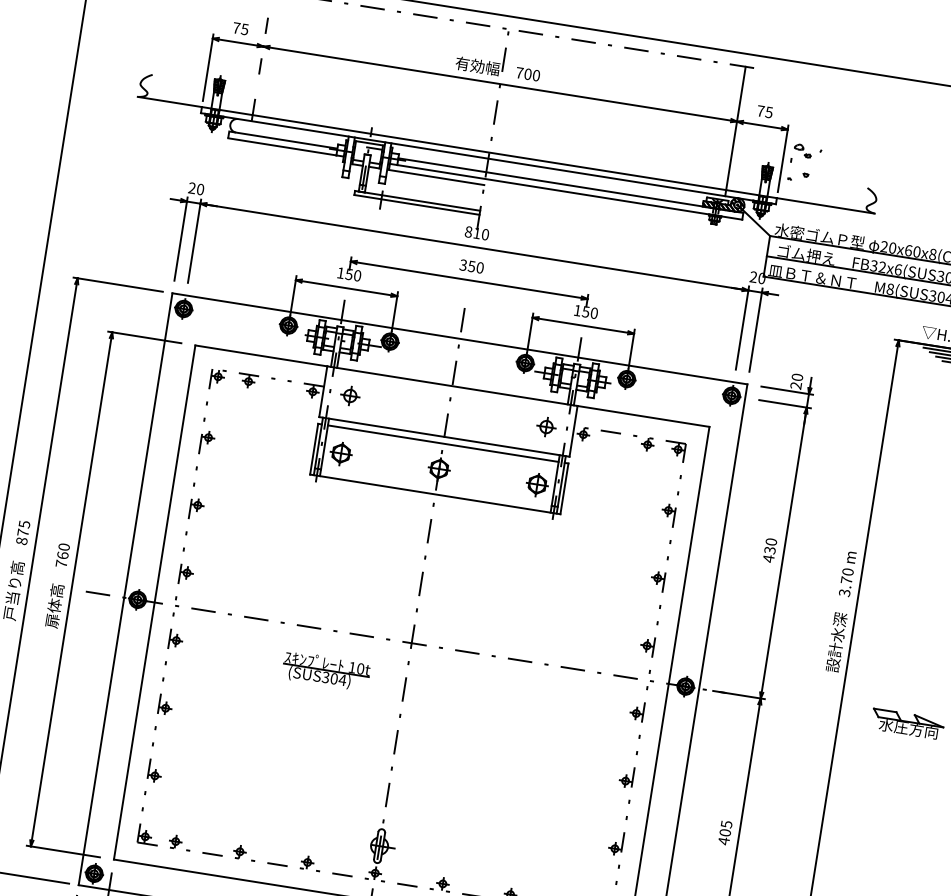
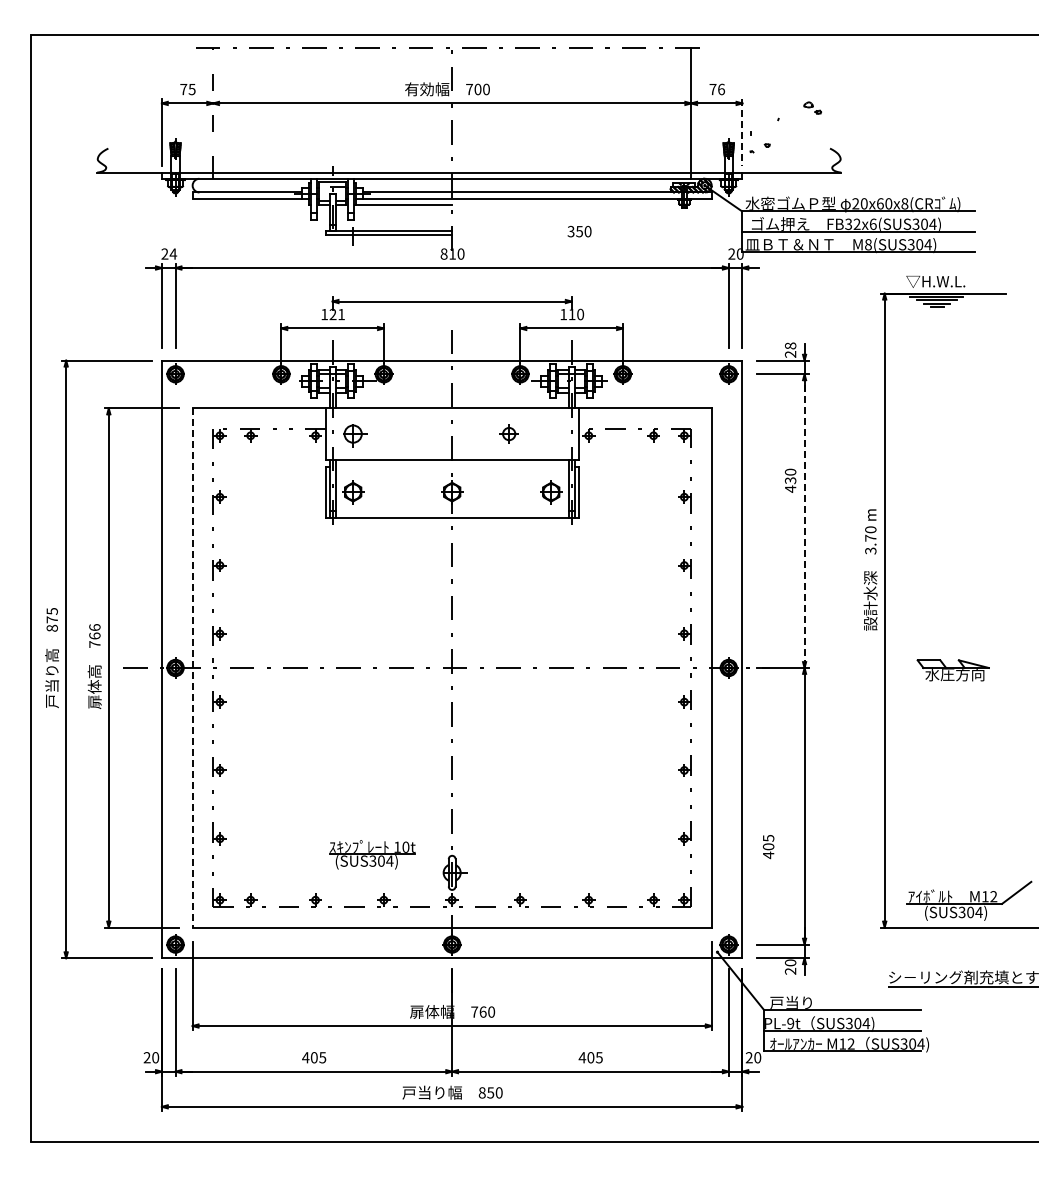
text: (769, 112) -> (721, 89), 75 -> 76
part: (802, 150) -> (812, 107), moved
line: (783, 158) -> (742, 132), solid -> dashed
text: (200, 188) -> (173, 253), 20 -> 24
text: (471, 266) -> (579, 231), moved
text: (352, 274) -> (336, 314), 150 -> 121
text: (585, 311) -> (571, 314), 150 -> 110
text: (797, 376) -> (790, 345), 20 -> 28
part: (349, 395) -> (352, 433), size x1.4
part: (545, 426) -> (508, 433), moved
line: (442, 443) -> (451, 466), removed
text: (63, 547) -> (94, 627), 760 -> 766
text: (769, 550) -> (790, 480), moved
line: (783, 553) -> (804, 521), solid -> dashed
line: (154, 602) -> (192, 667), solid -> dashed
part: (326, 670) -> (372, 854), moved
text: (725, 833) -> (768, 847), moved

